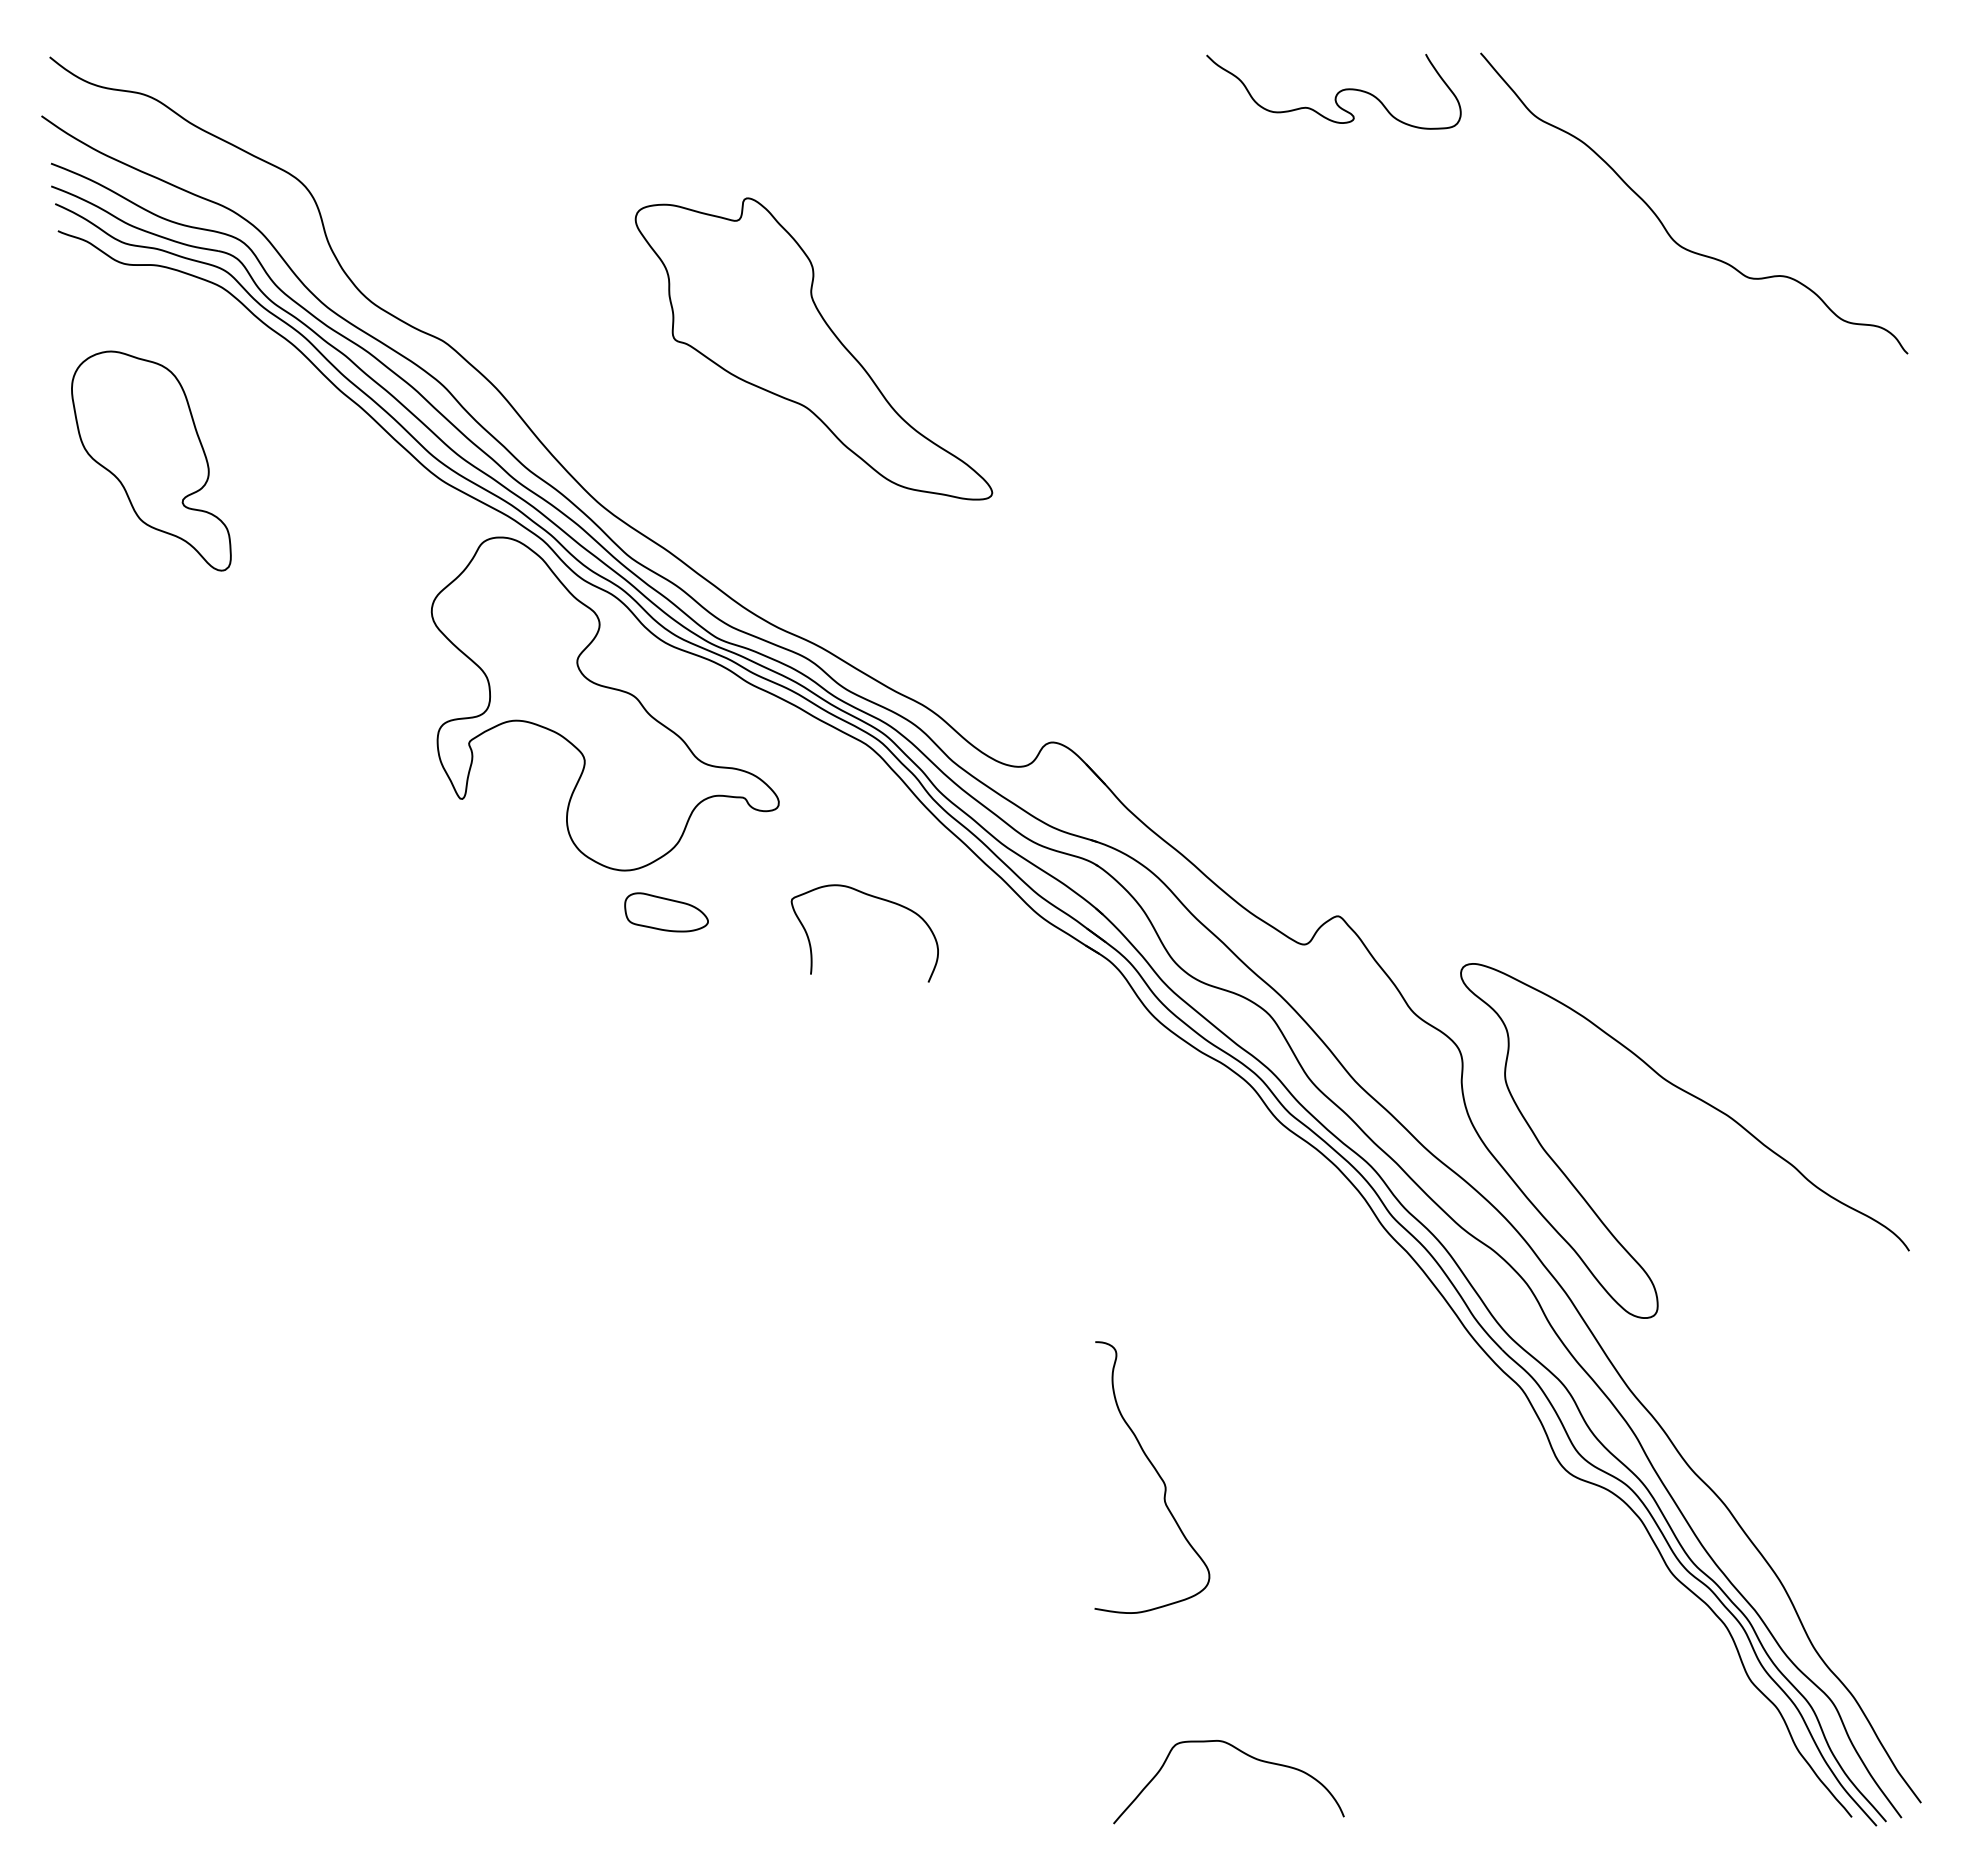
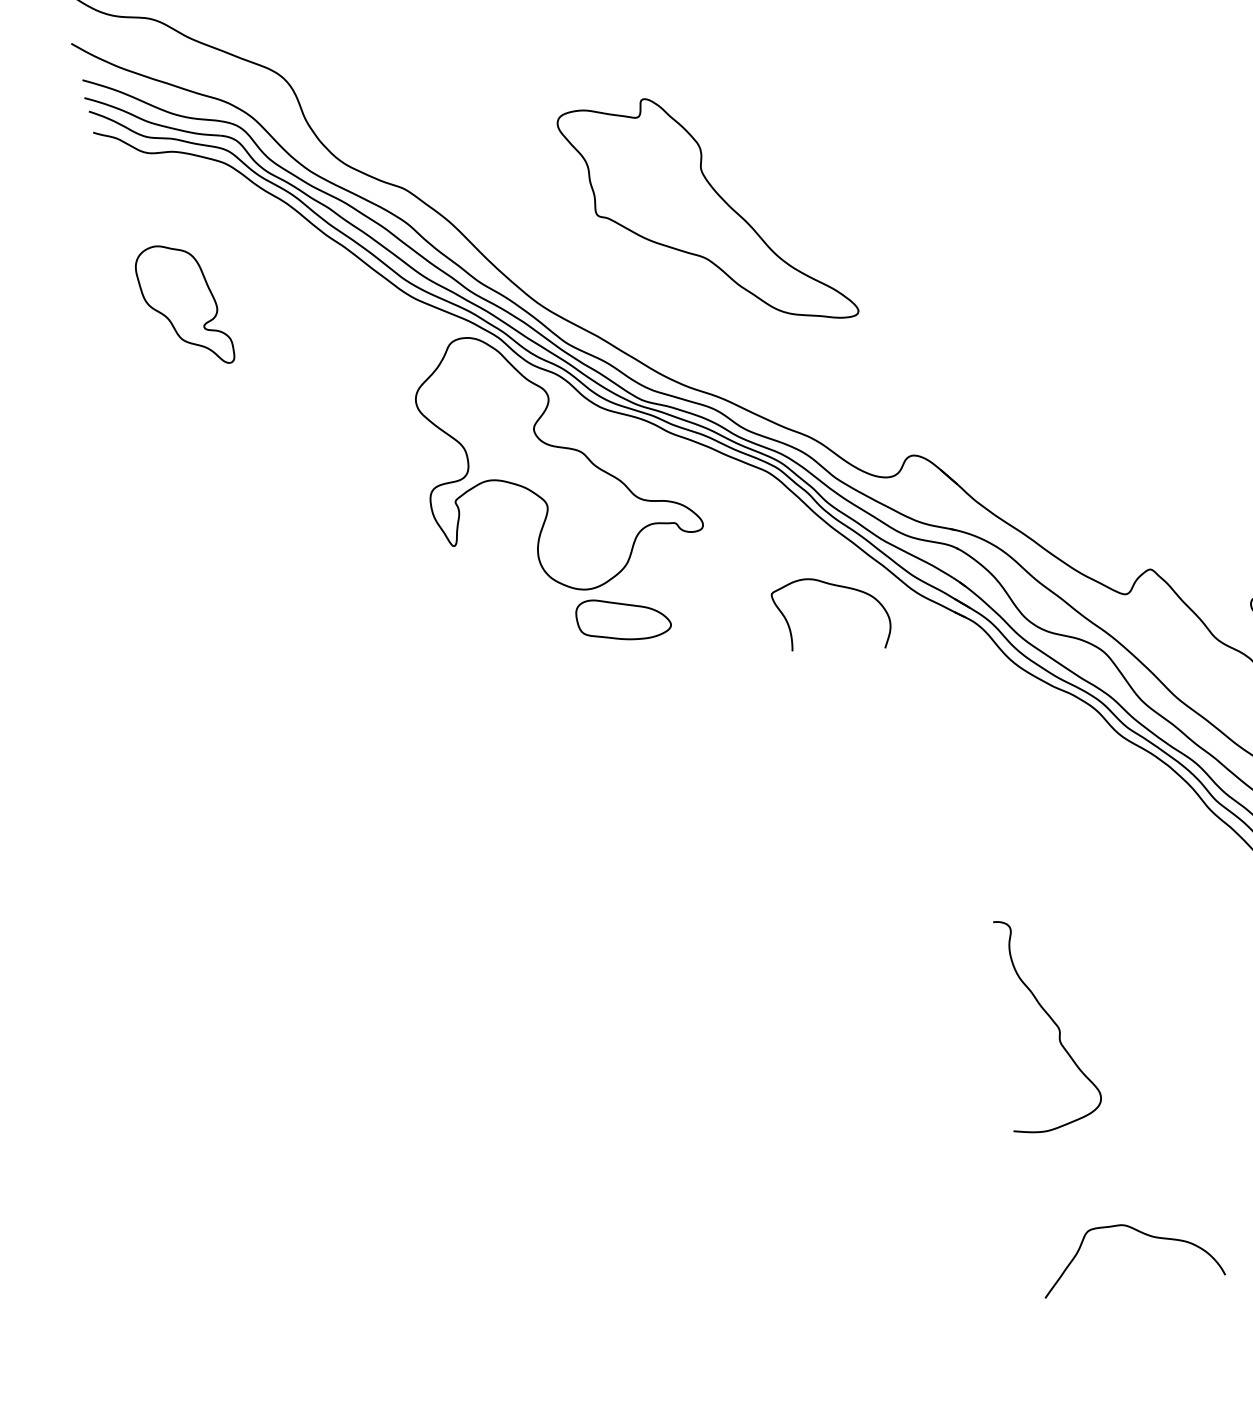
part: (813, 348) -> (707, 211), moved
part: (151, 460) -> (184, 305), size x0.71
curve: (875, 898) -> (837, 586), moved
part: (666, 912) -> (623, 619), size x1.43

